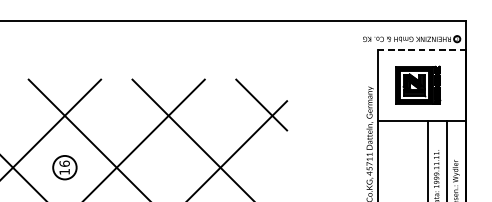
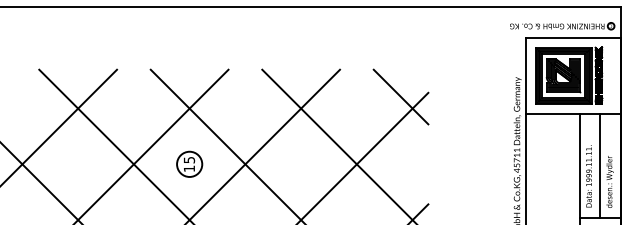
line: (422, 50) -> (573, 38), dashed -> solid
part: (418, 84) -> (569, 75), size x1.43
text: (64, 163) -> (189, 159), 16 -> 15

